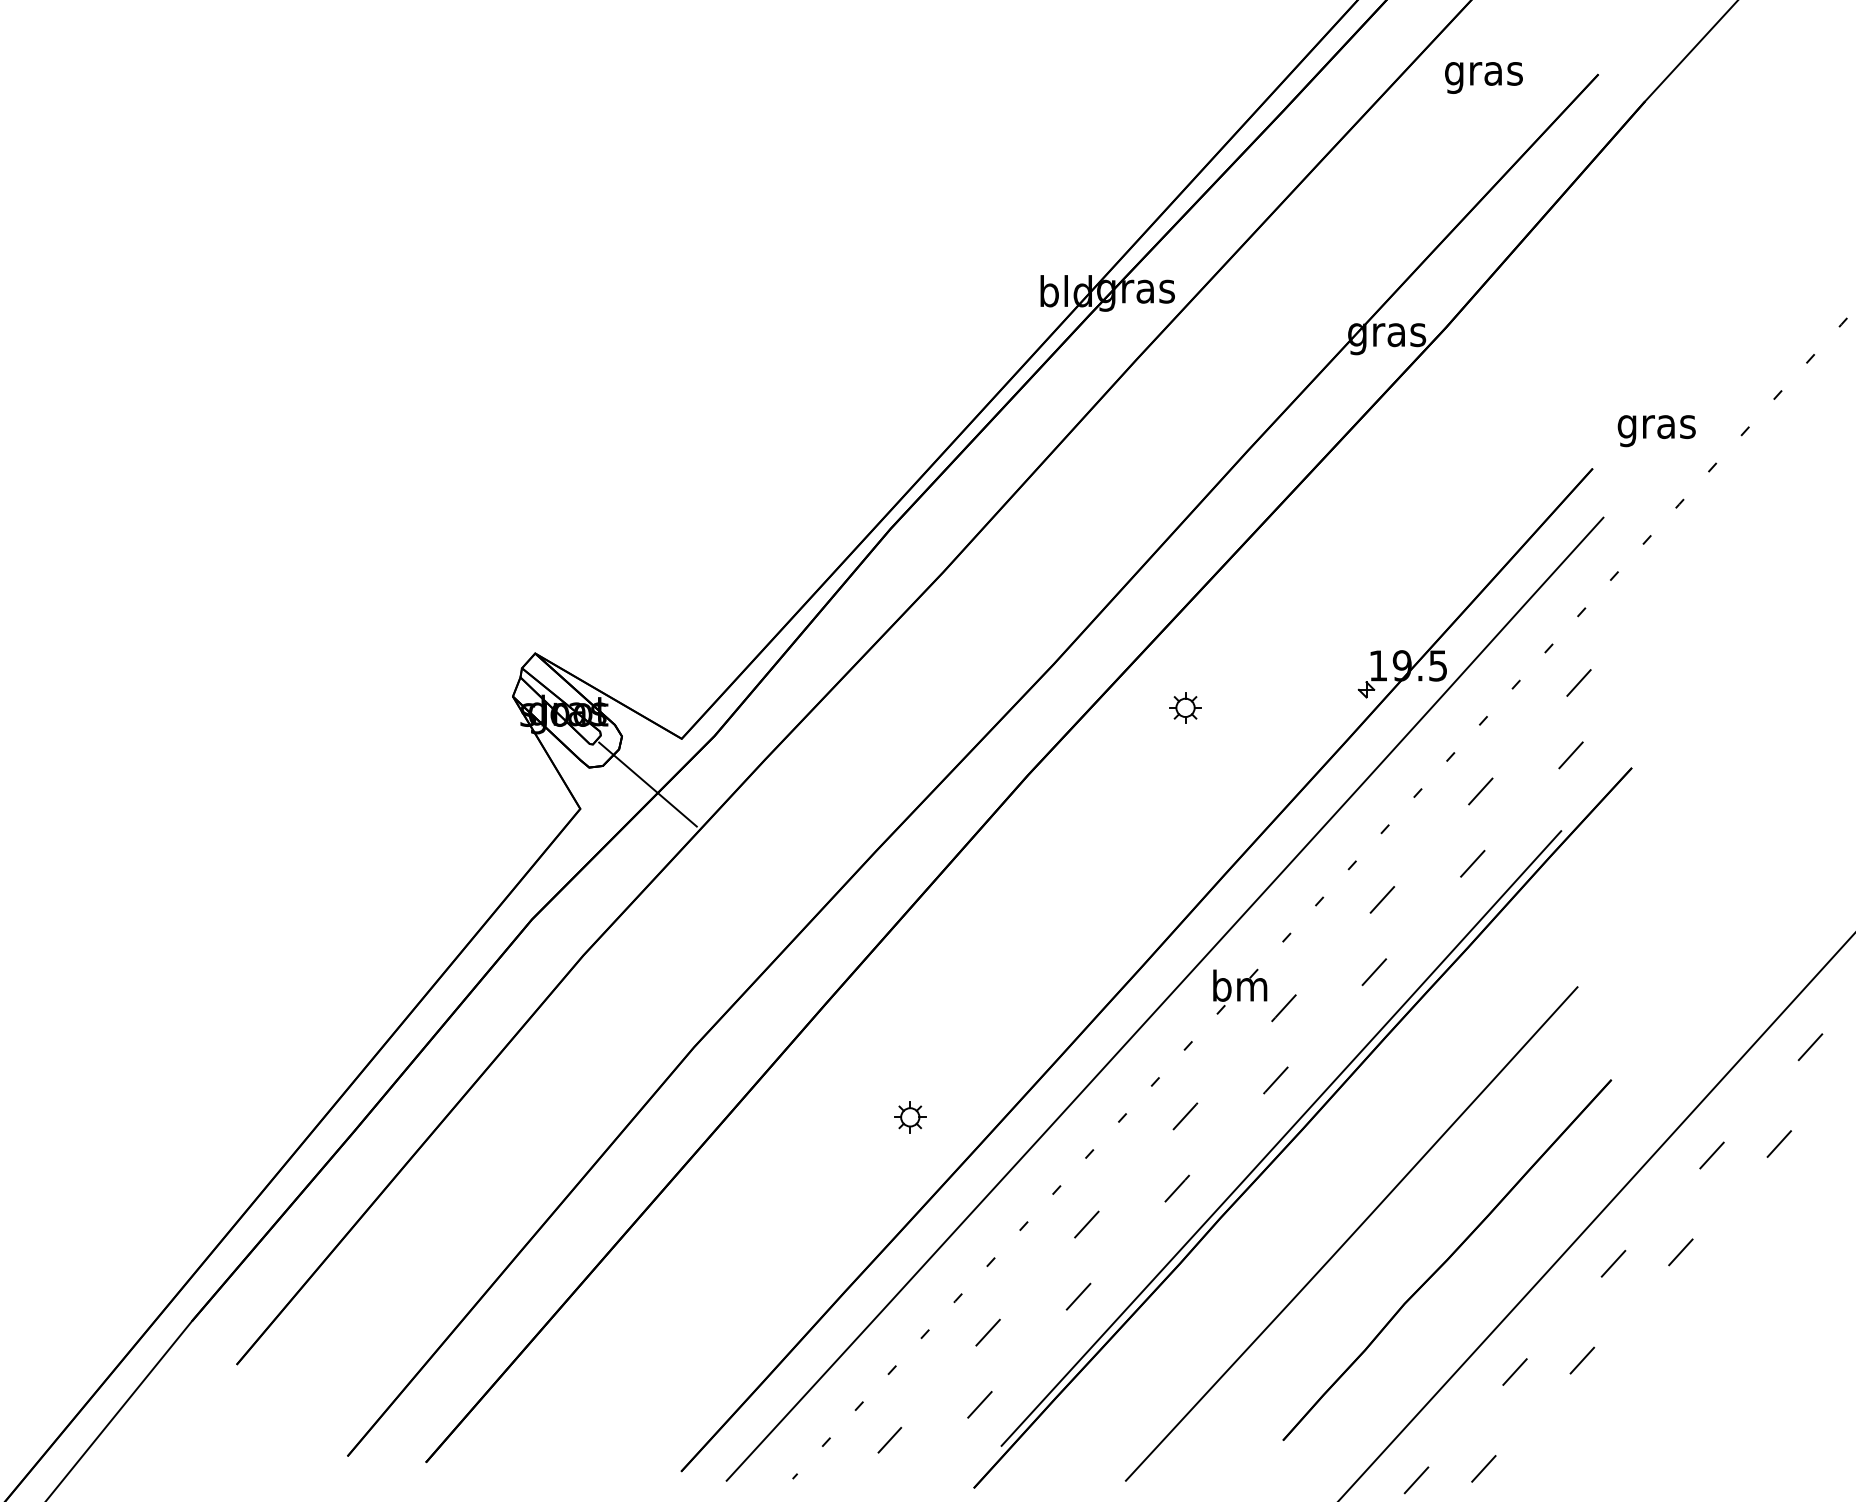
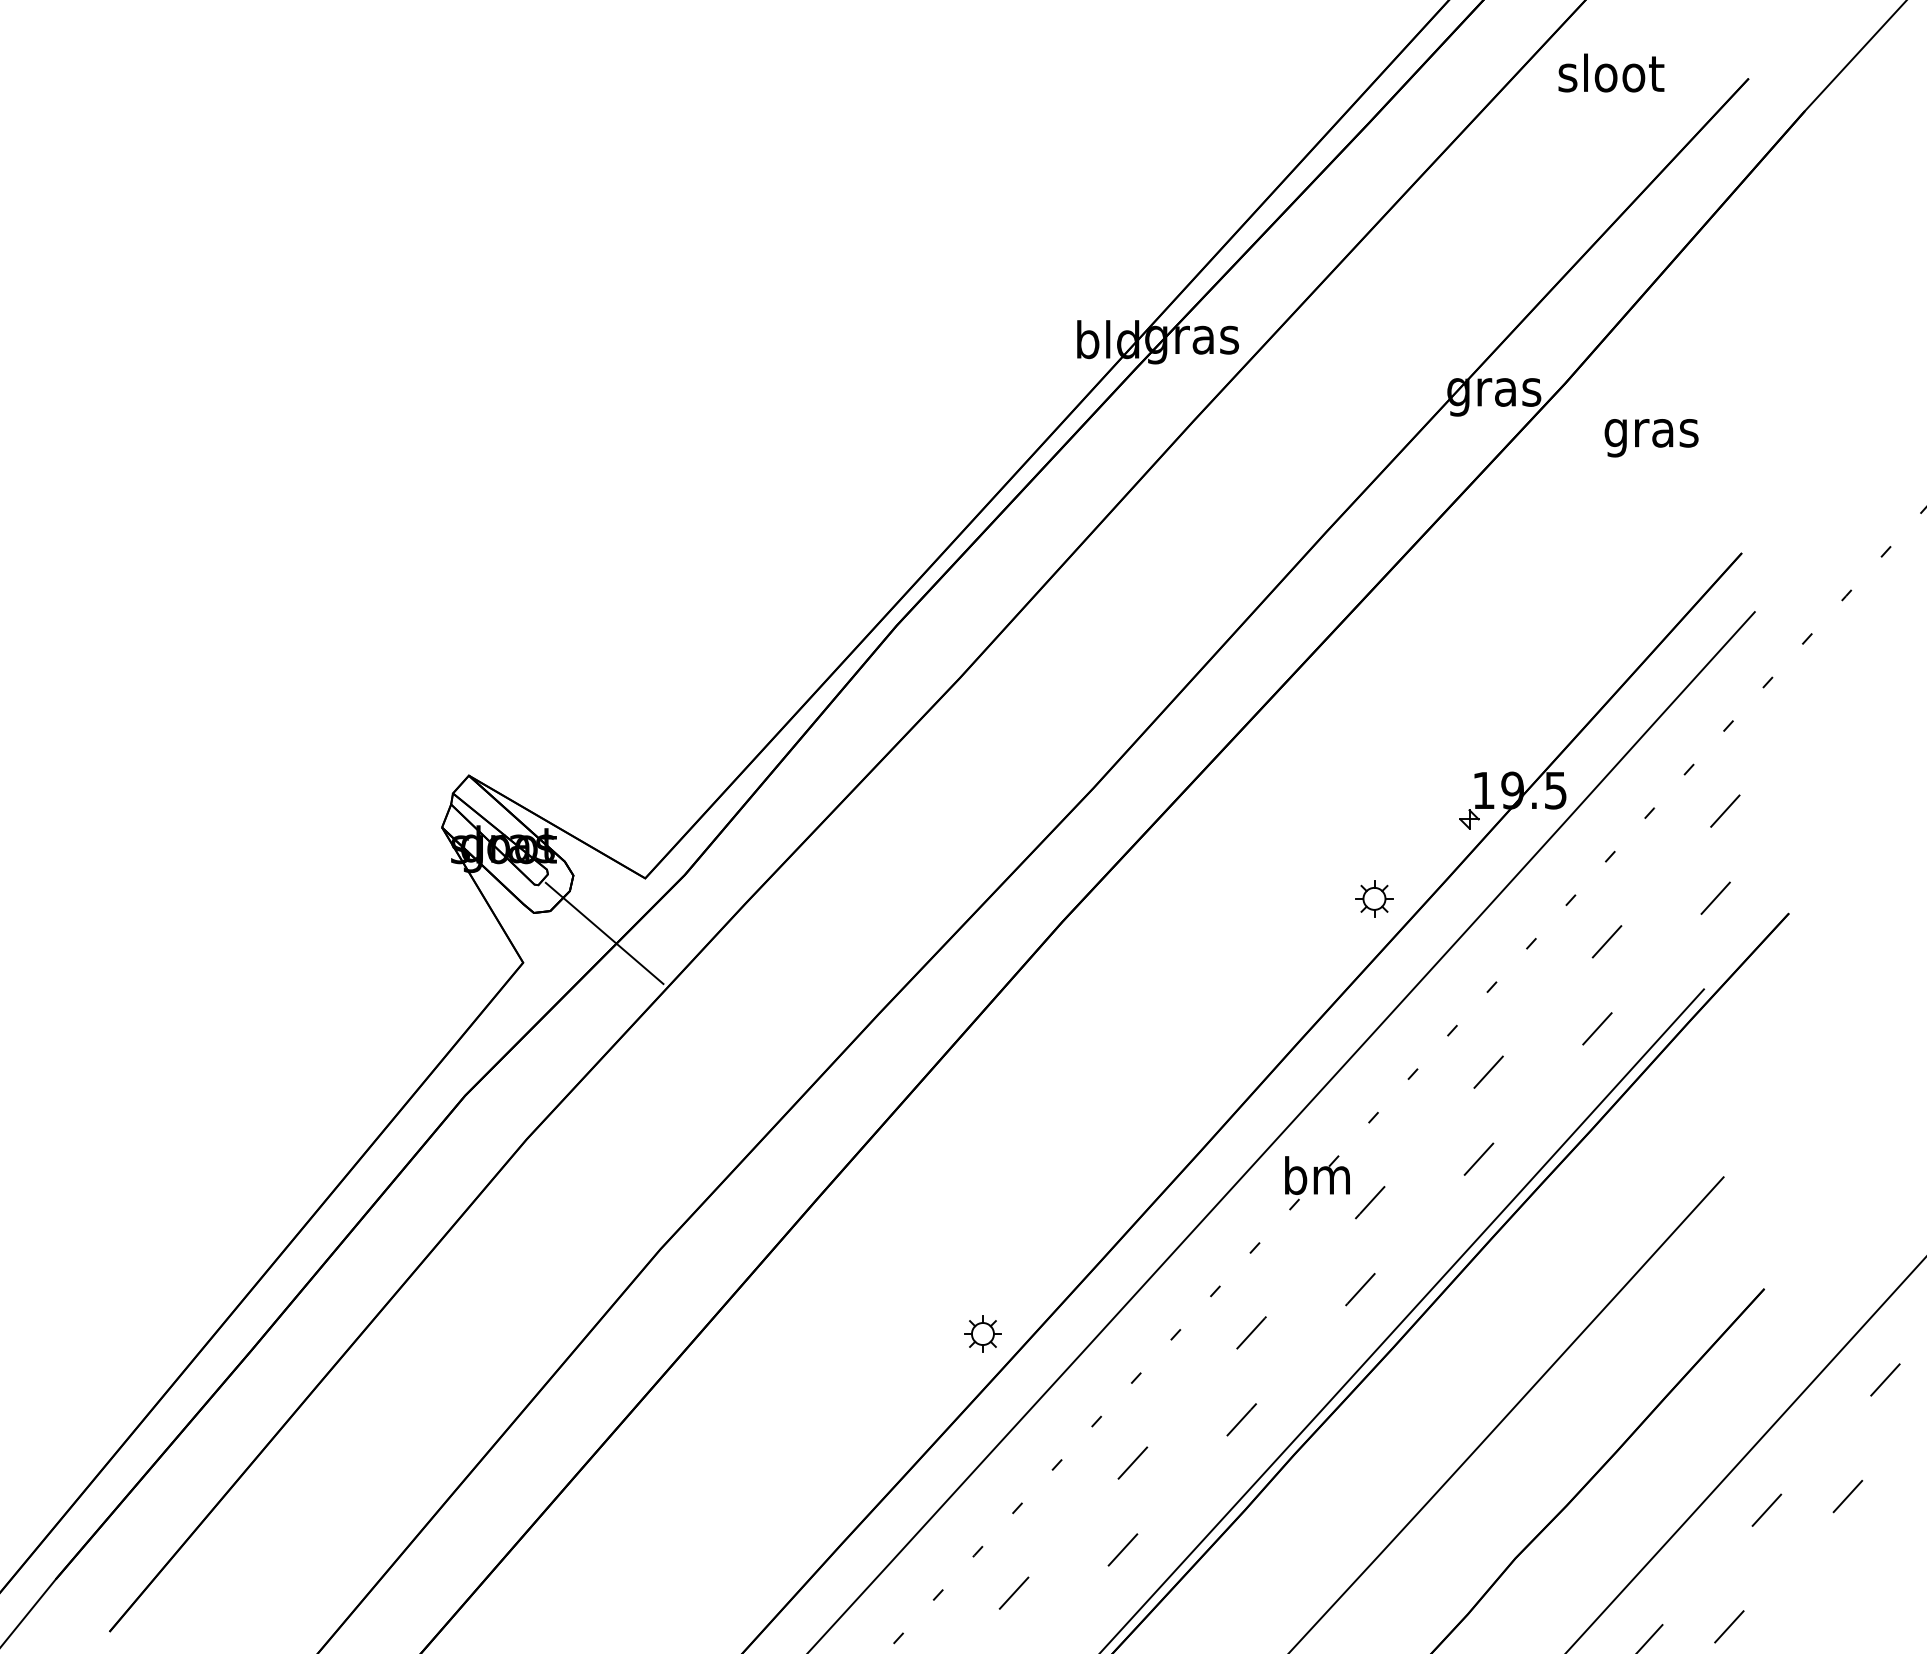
text: (1484, 73) -> (1611, 77), gras -> sloot
text: (1656, 431) -> (1651, 438), moved
part: (1185, 707) -> (1374, 898), moved
part: (910, 1117) -> (983, 1334), moved

